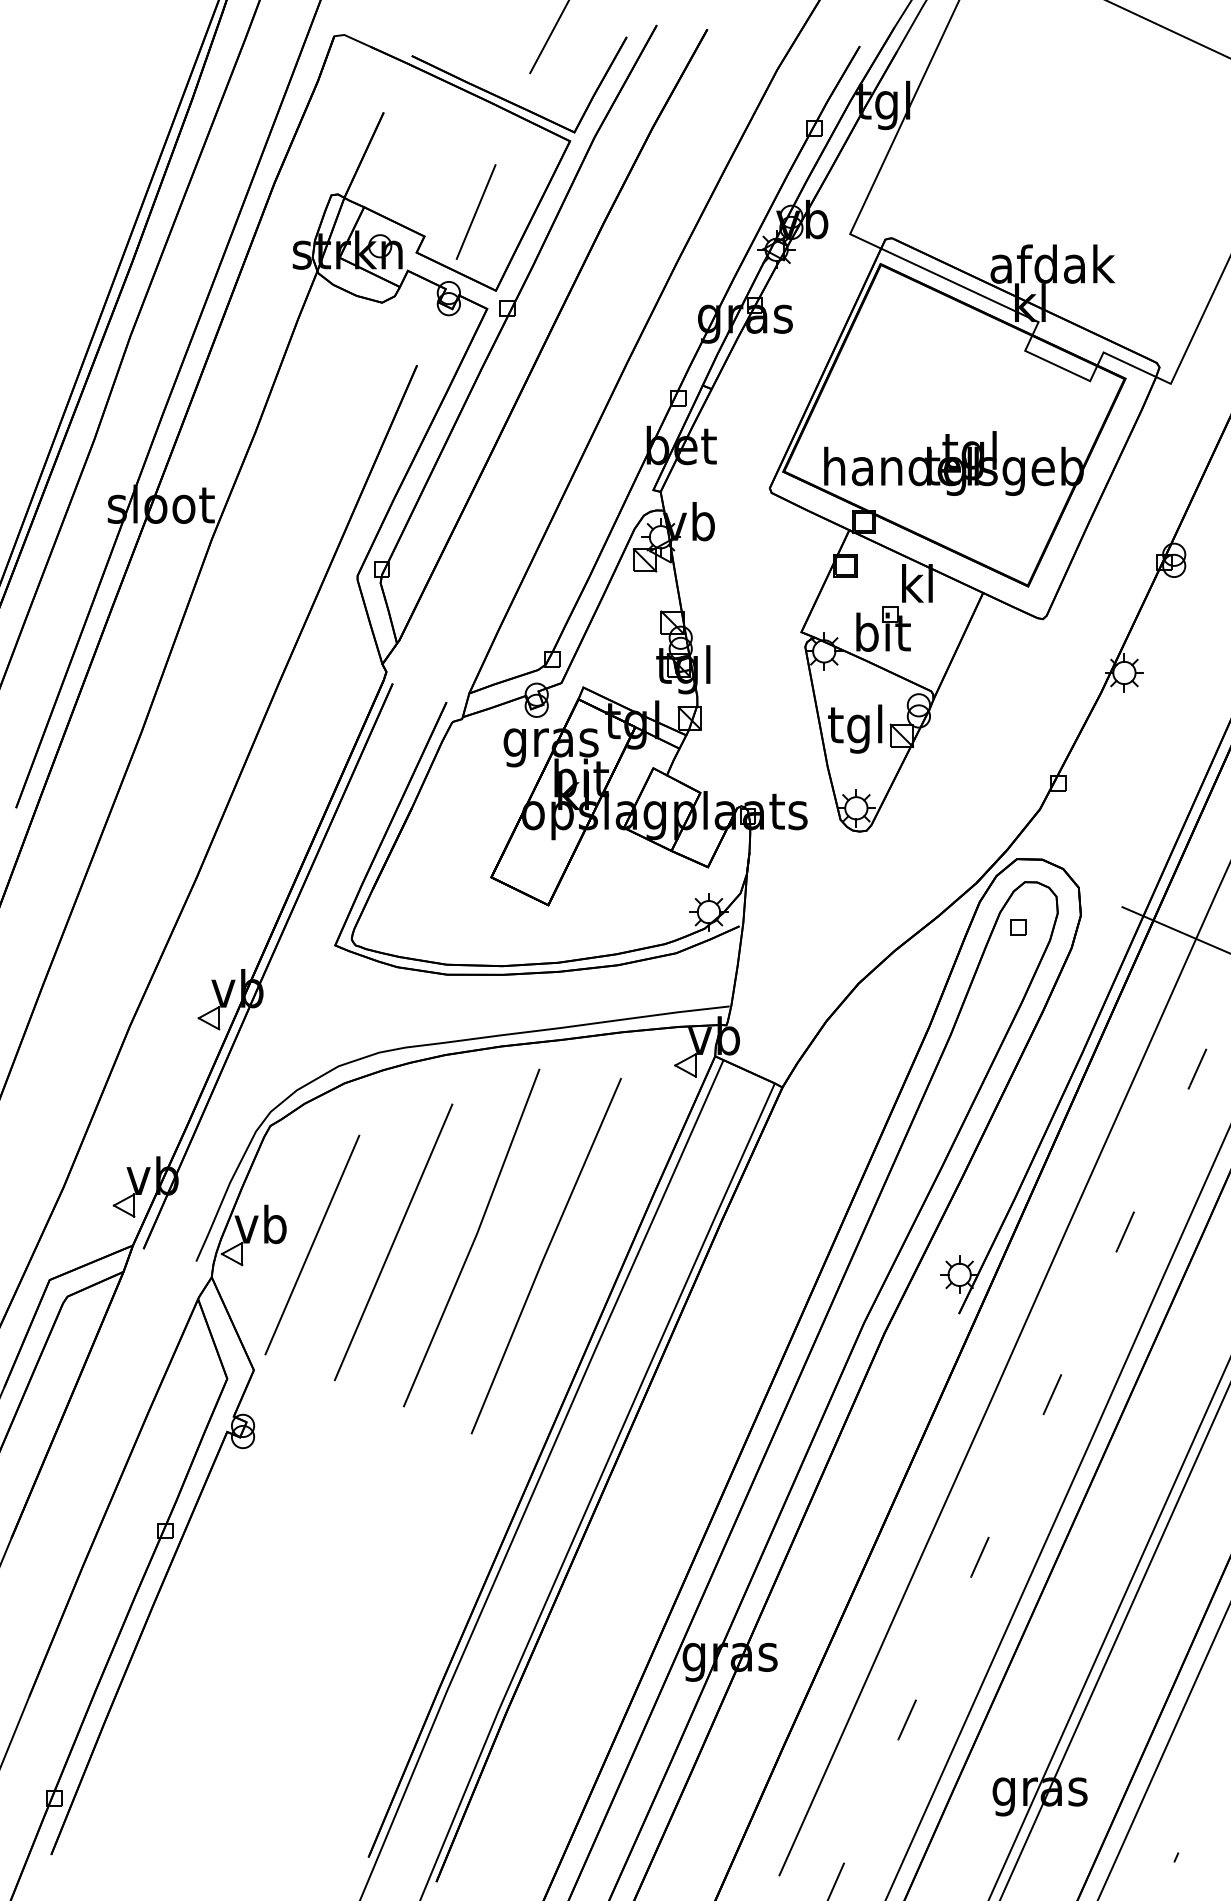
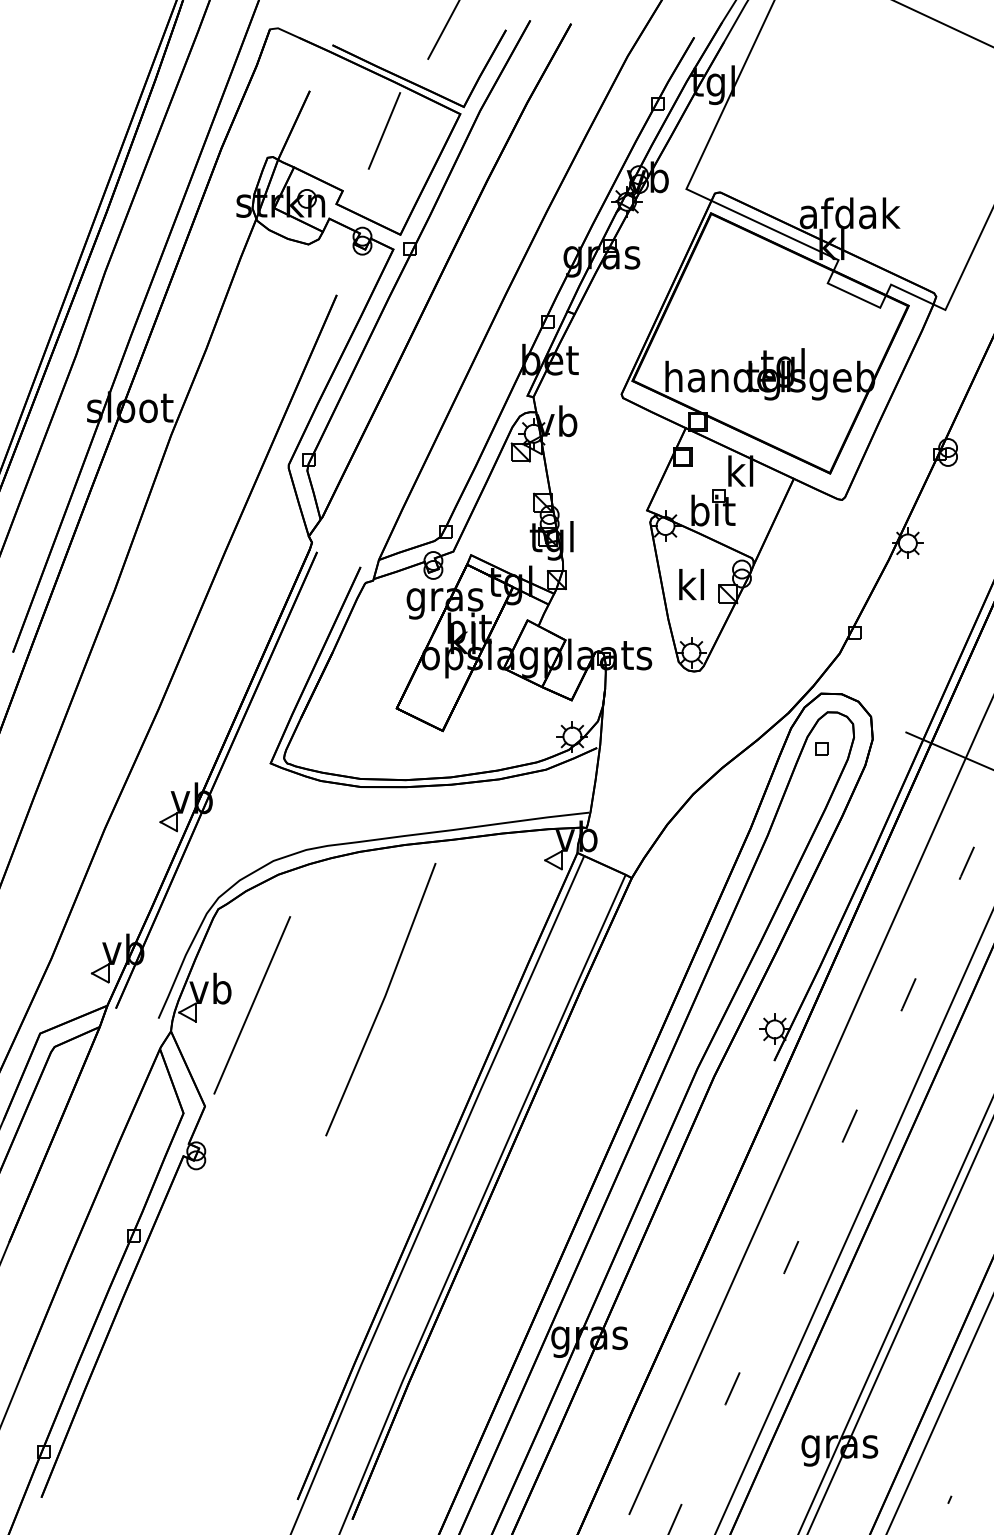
line: (475, 211) -> (383, 130), moved
text: (855, 728) -> (690, 588), tgl -> kl
line: (393, 1242) -> (317, 1003), removed
line: (545, 1255) -> (440, 1013), removed

